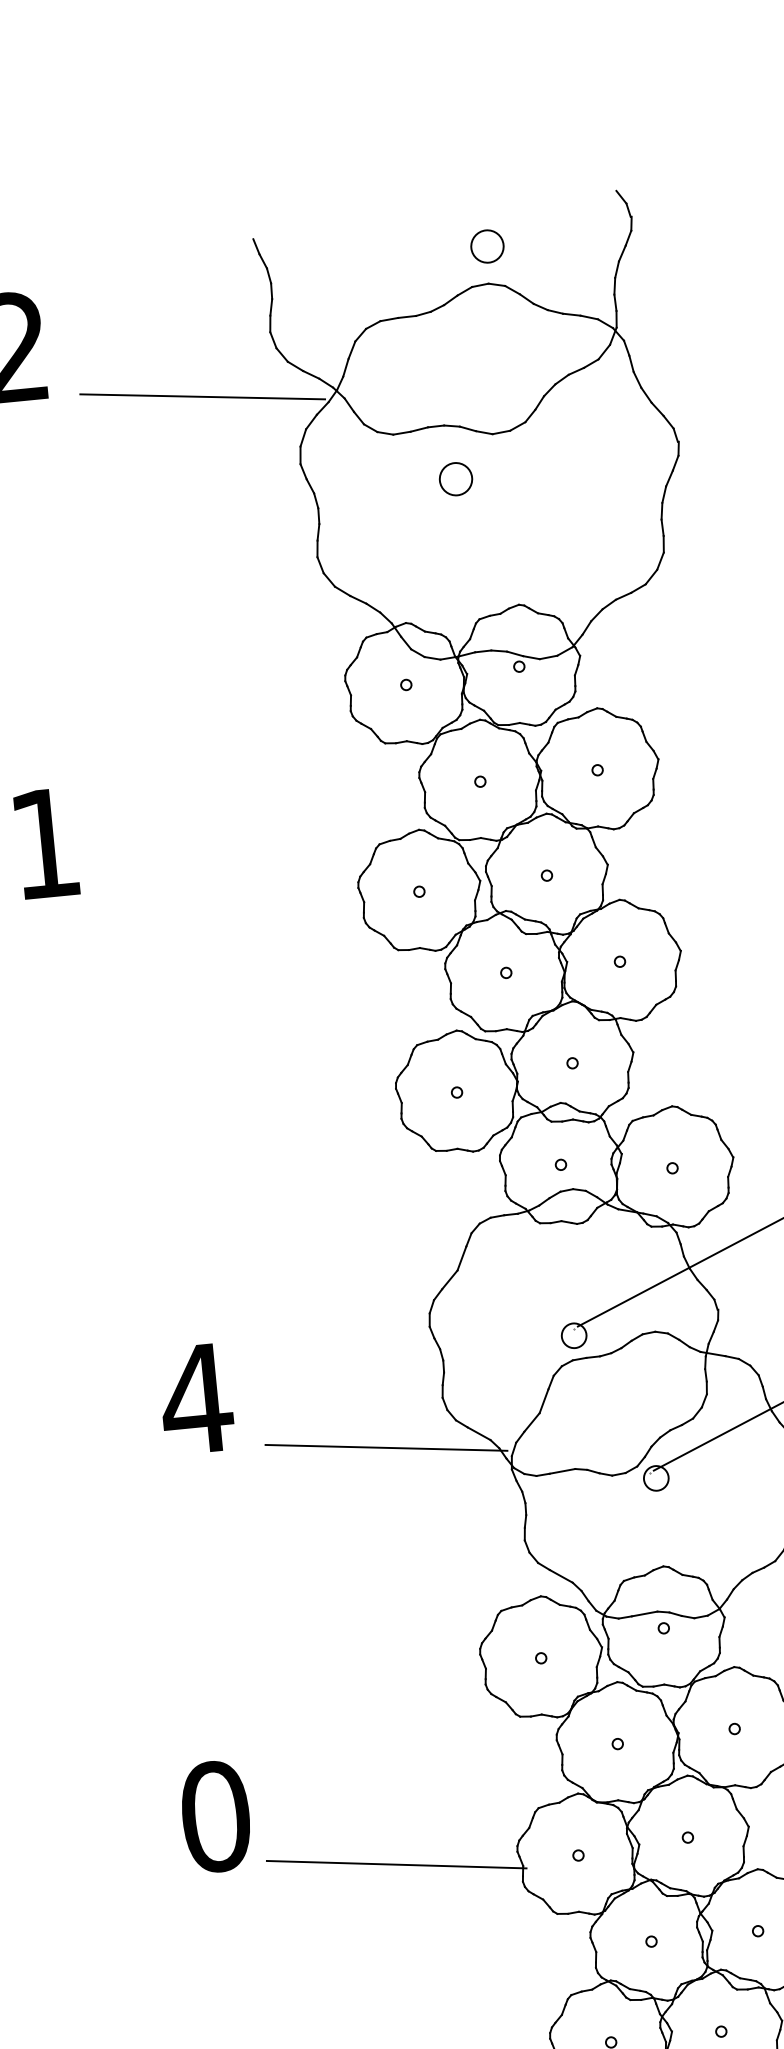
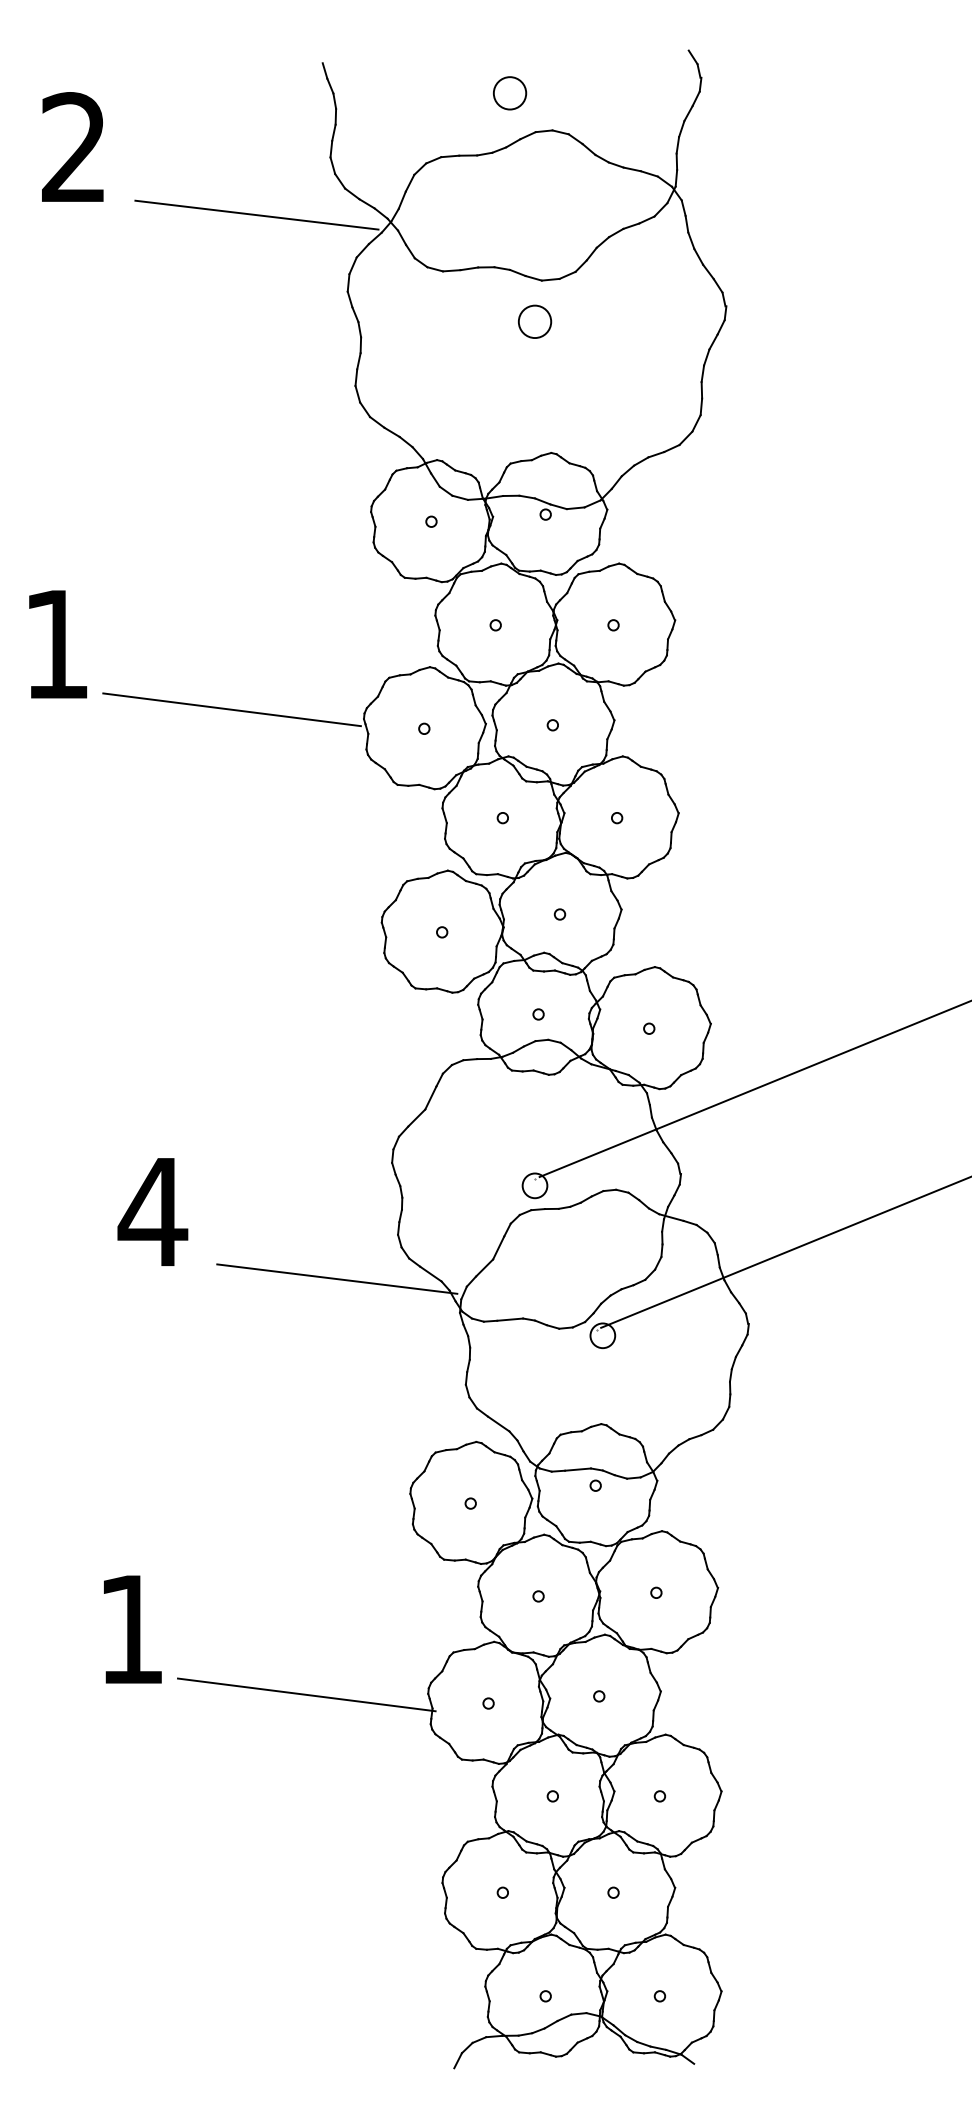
circle: (487, 246) -> (510, 93), moved
circle: (456, 478) -> (535, 321), moved
line: (225, 891) -> (231, 709), added
text: (215, 1816) -> (131, 1629), 0 -> 1

